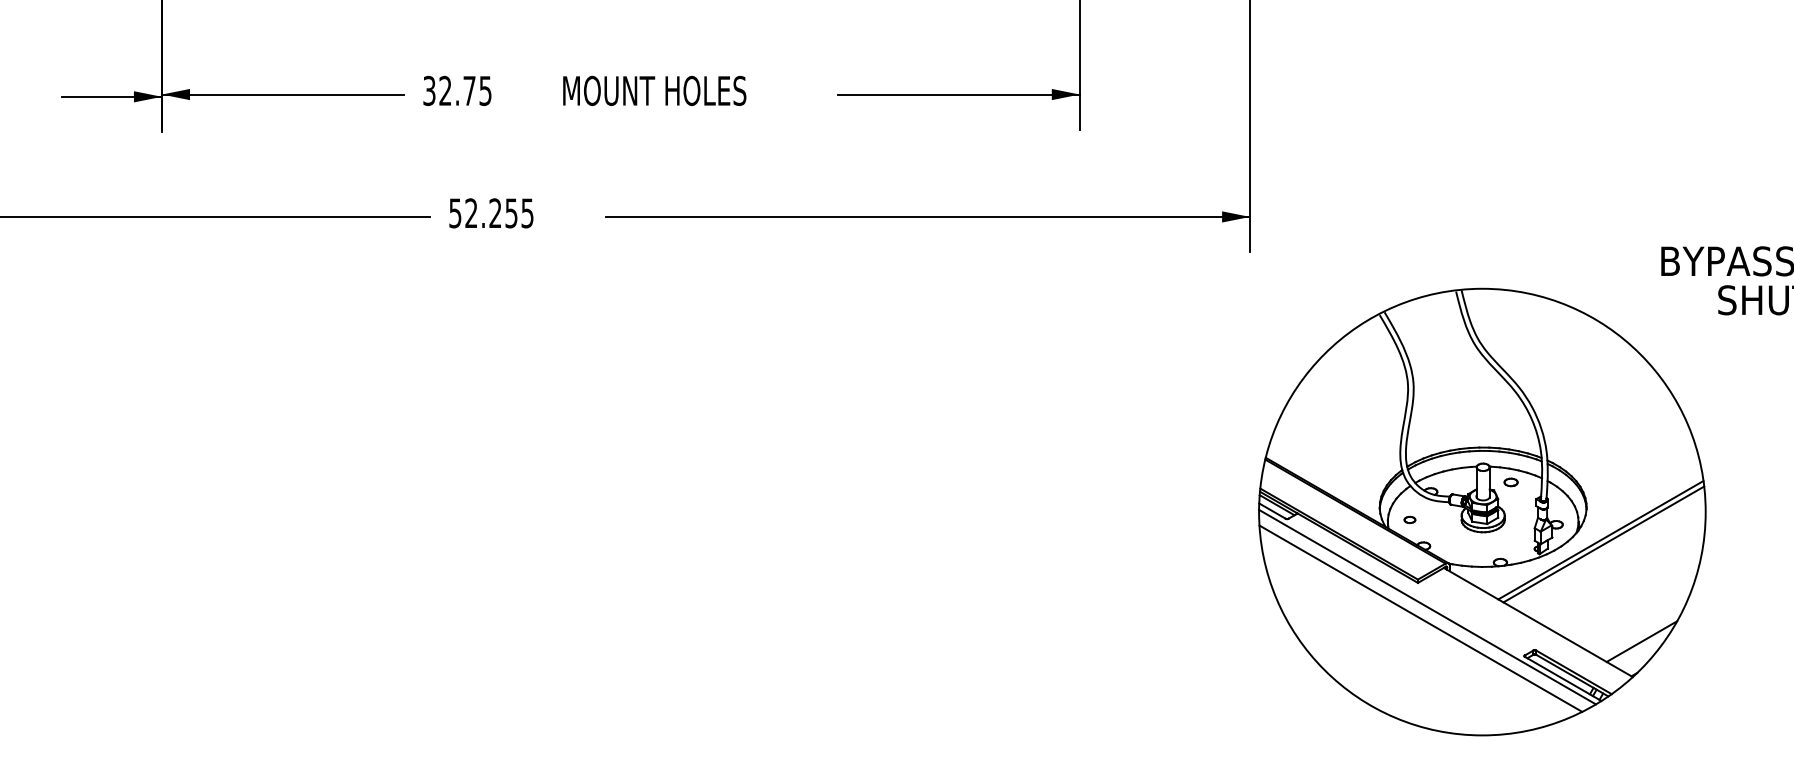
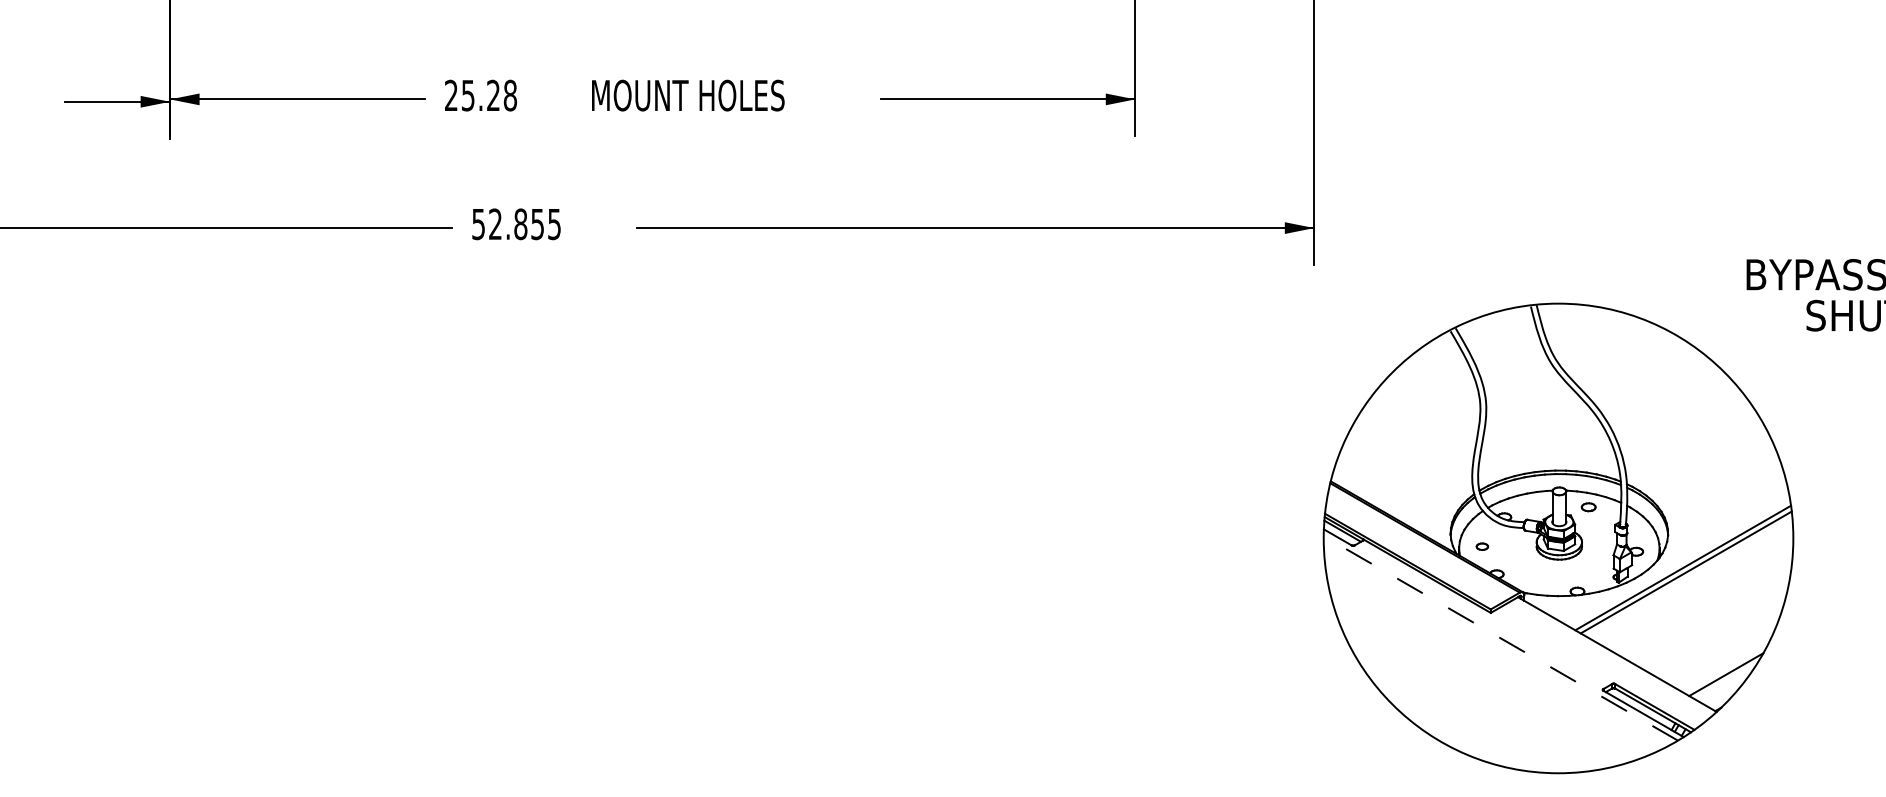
text: (457, 90) -> (480, 95), 32.75 -> 25.28
text: (495, 213) -> (520, 224), 52.255 -> 52.855
line: (1427, 606) -> (1500, 637), solid -> dashed
line: (1420, 618) -> (1493, 650), removed

